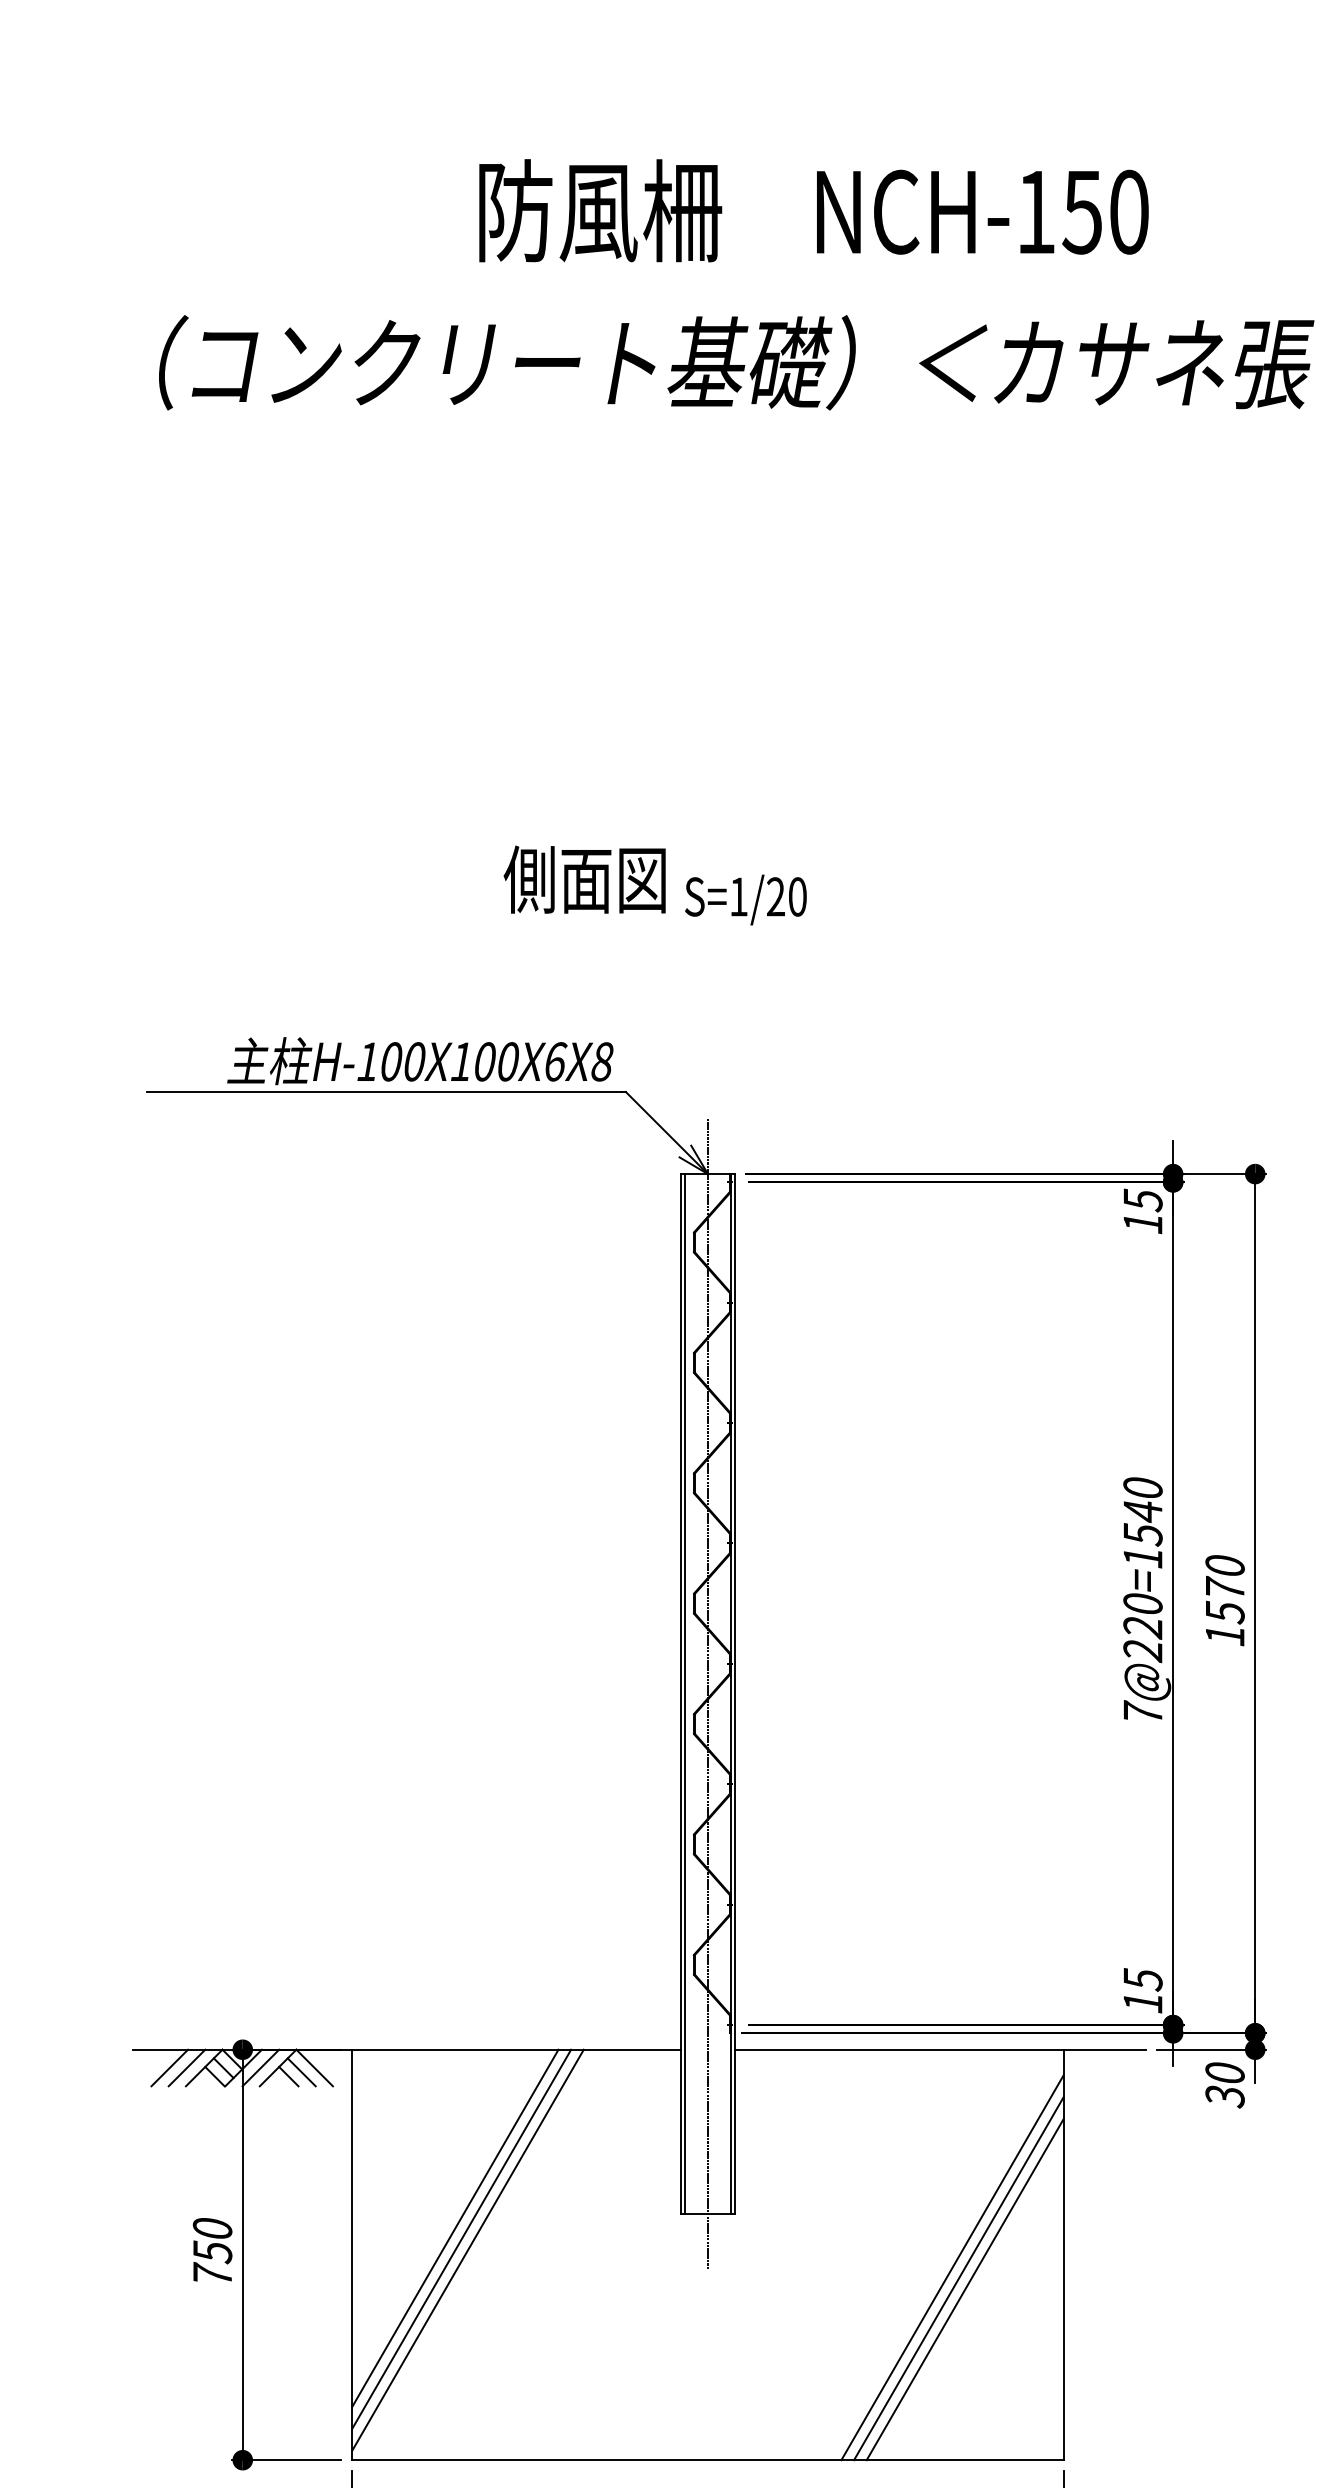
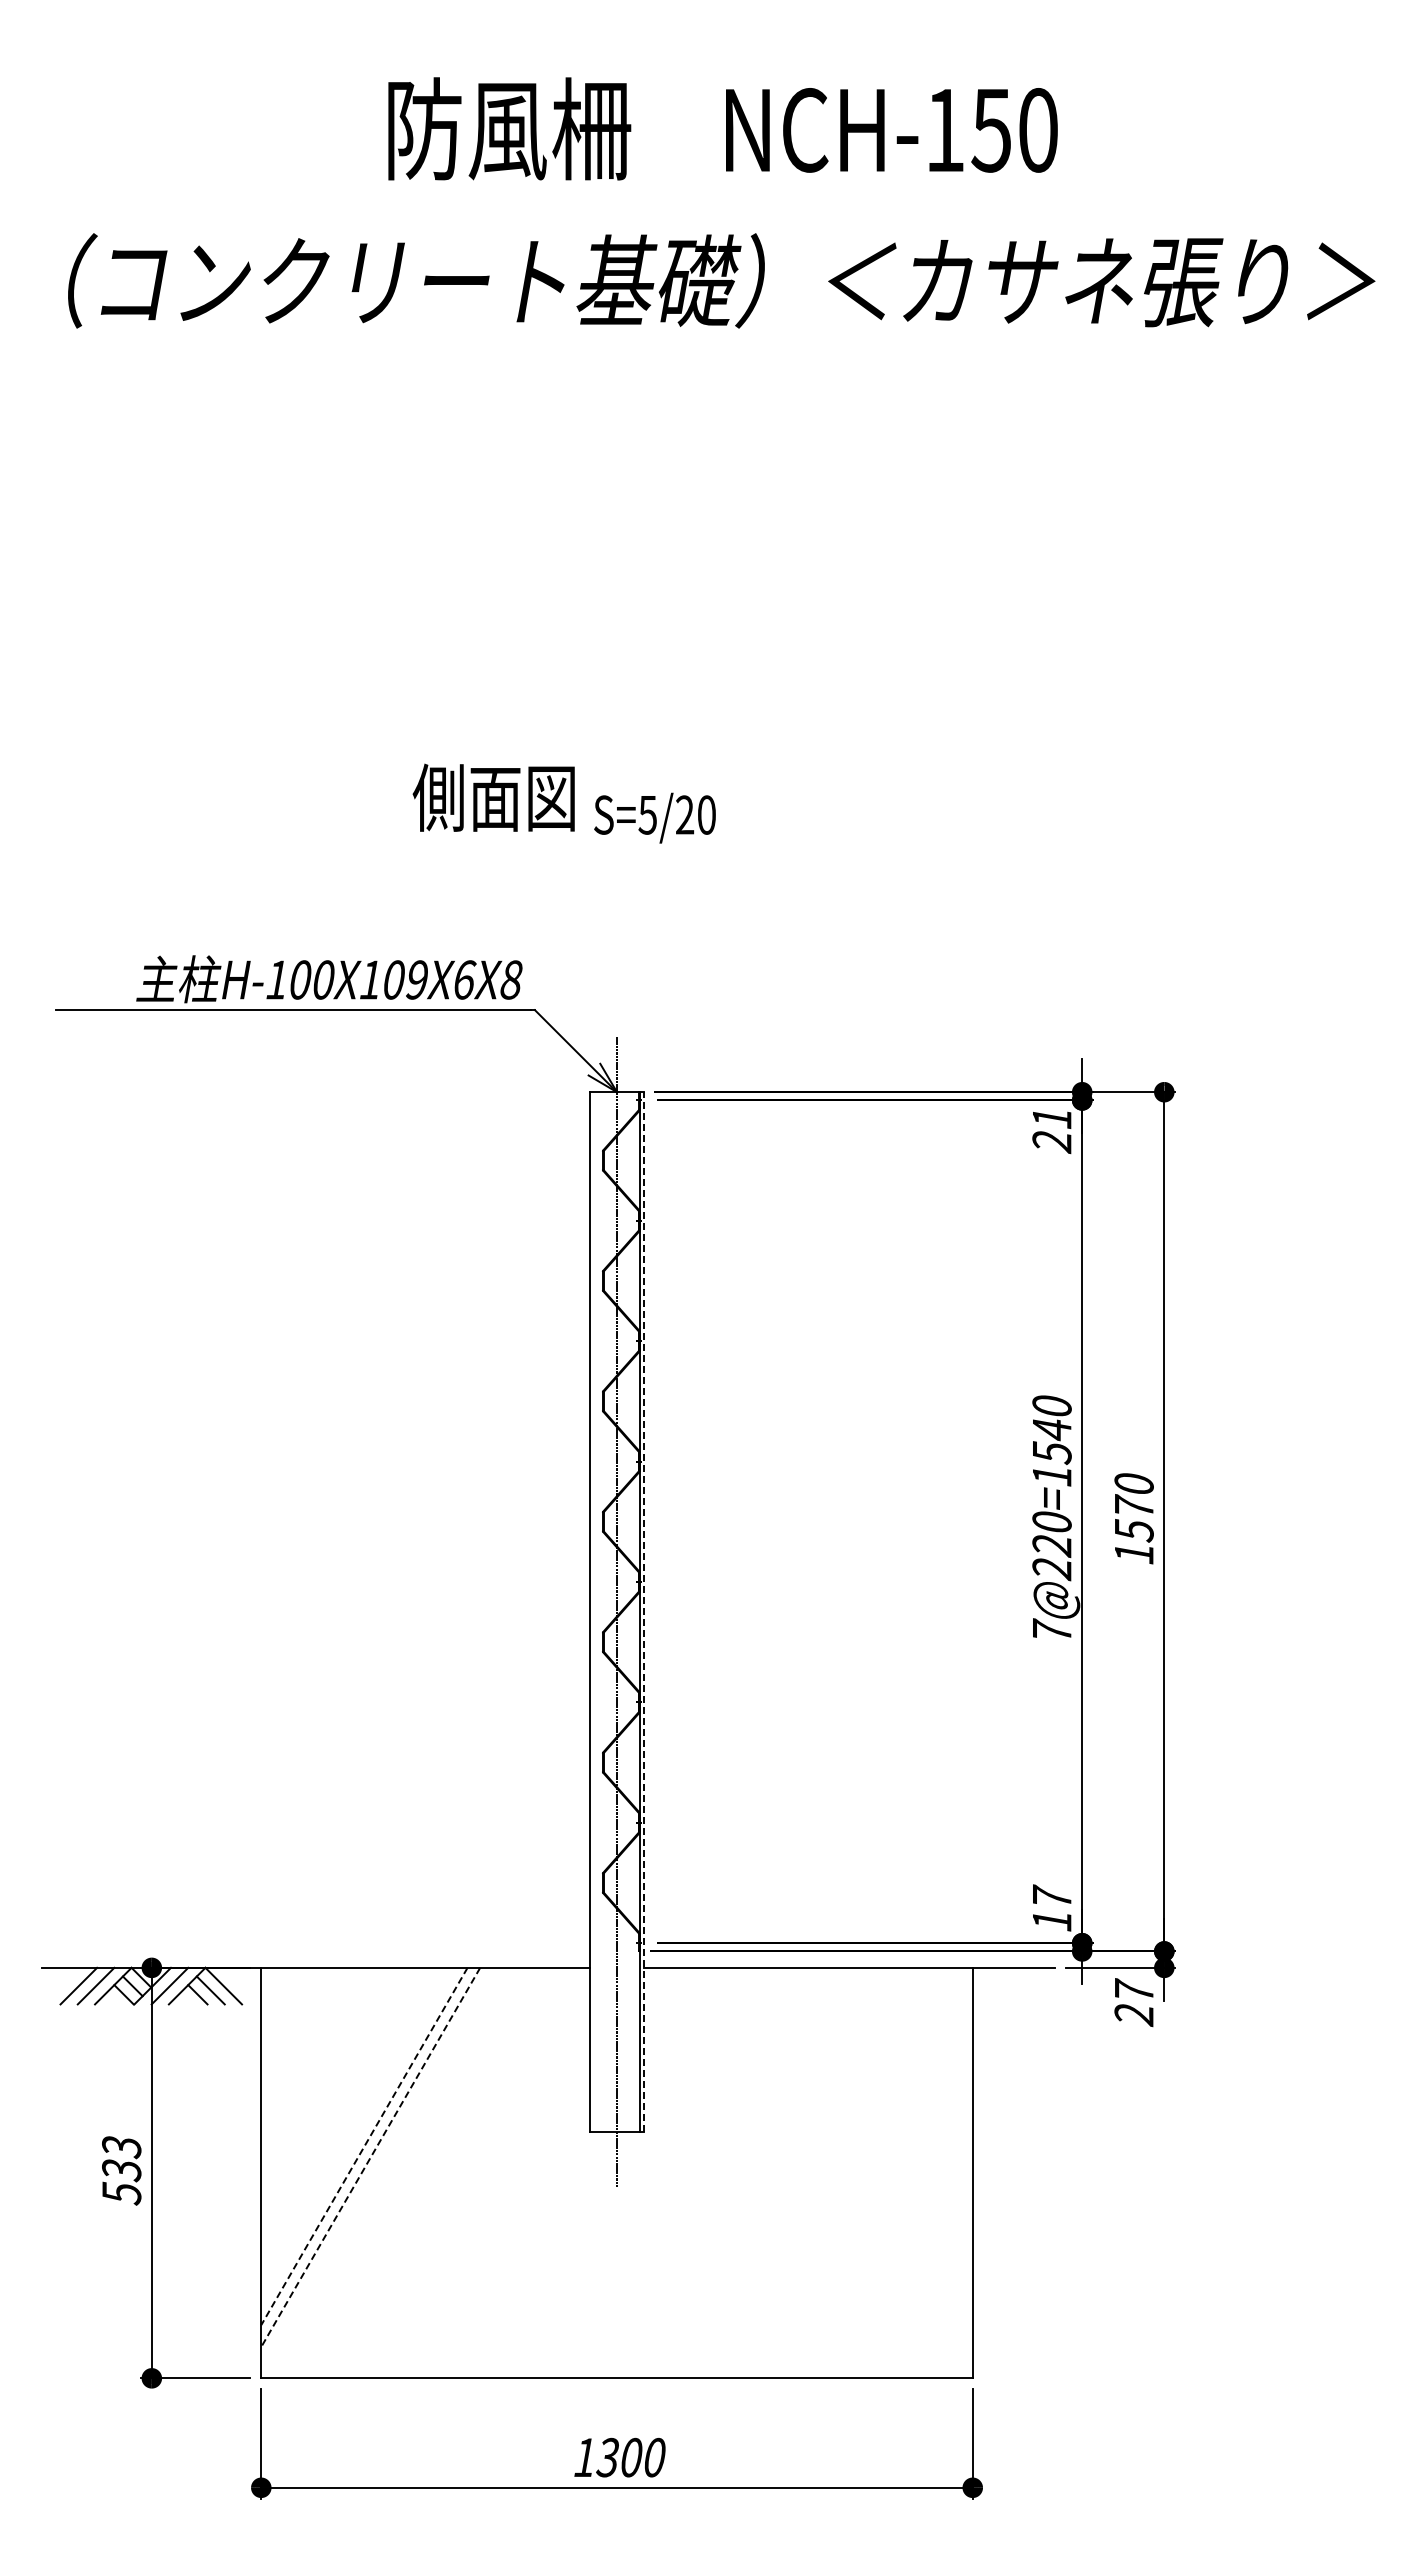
text: (738, 897) -> (647, 815), S=1/20 -> S=5/20
text: (508, 1061) -> (417, 979), H-100X100X6X8 -> H-100X109X6X8
text: (1142, 1212) -> (1051, 1130), 15 -> 21
line: (685, 1694) -> (594, 1612), removed
line: (735, 1694) -> (644, 1612), solid -> dashed
text: (1143, 1978) -> (1052, 1896), 15 -> 17
text: (1224, 2084) -> (1133, 2002), 30 -> 27
line: (455, 2228) -> (364, 2146), solid -> dashed
line: (461, 2239) -> (370, 2157), solid -> dashed
line: (467, 2249) -> (376, 2167), removed
text: (212, 2252) -> (121, 2170), 750 -> 533
line: (952, 2267) -> (861, 2185), removed
line: (958, 2278) -> (867, 2196), removed
line: (964, 2289) -> (873, 2207), removed

